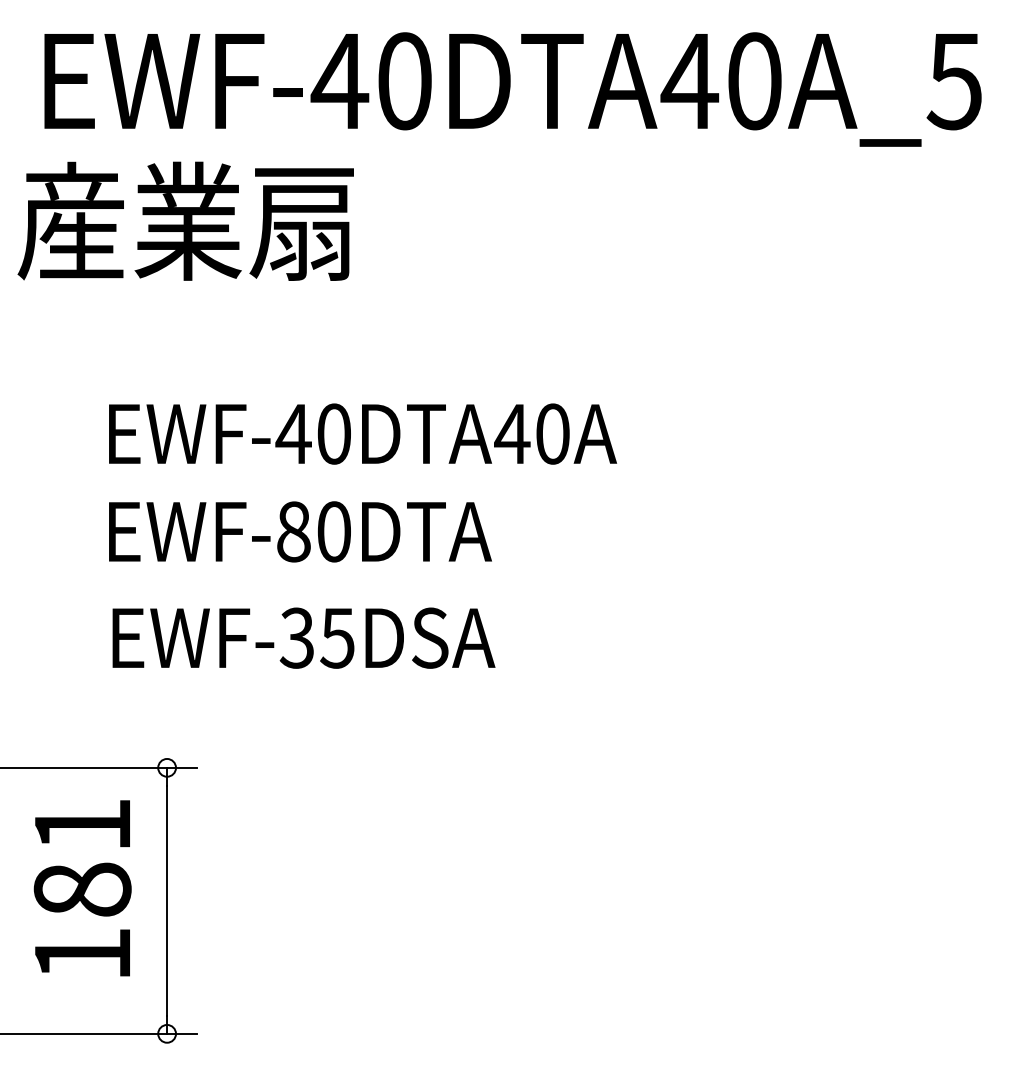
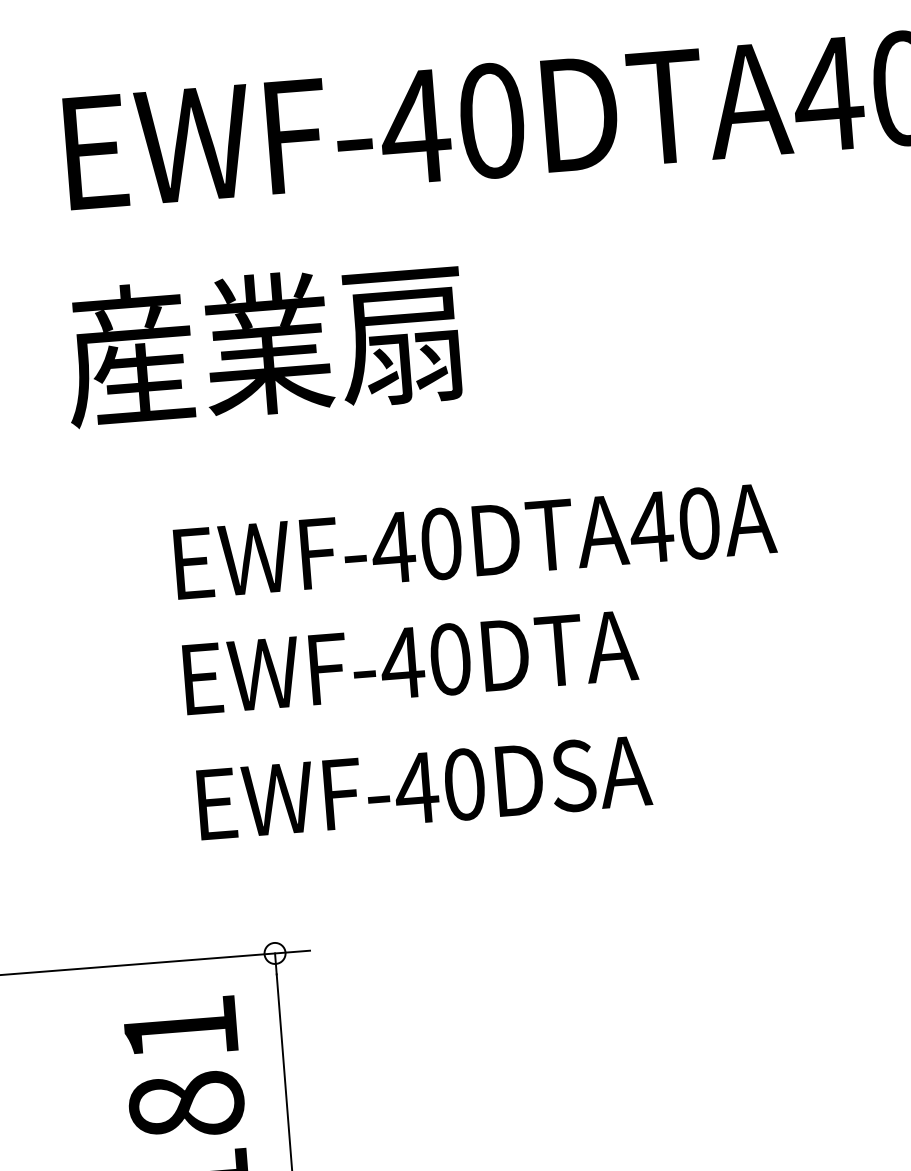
text: (185, 220) -> (264, 343), moved
text: (293, 531) -> (402, 662), EWF-80DTA -> EWF-40DTA
text: (316, 637) -> (439, 785), EWF-35DSA -> EWF-40DSA

